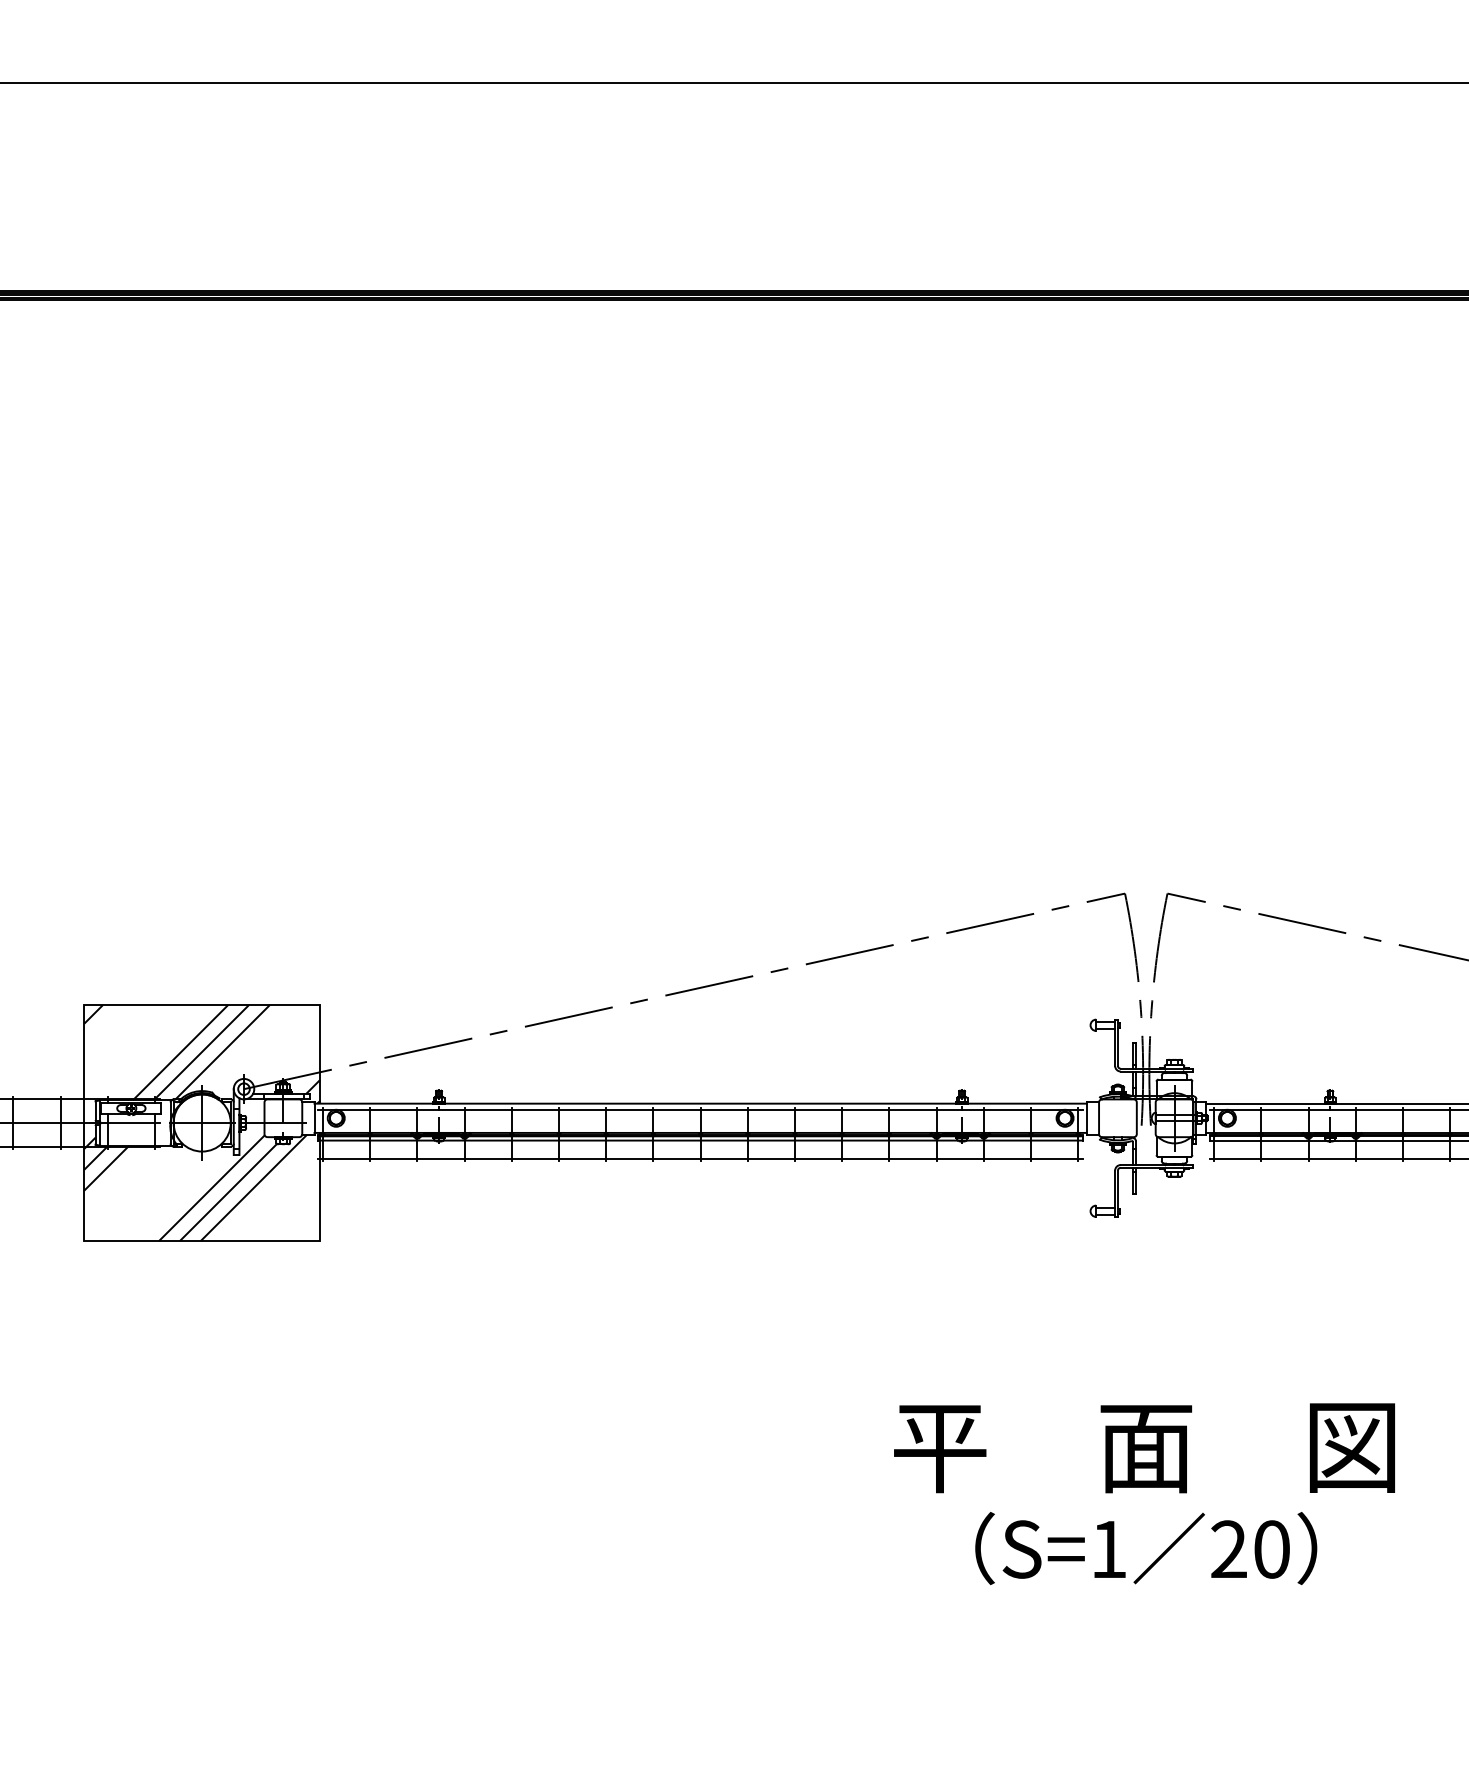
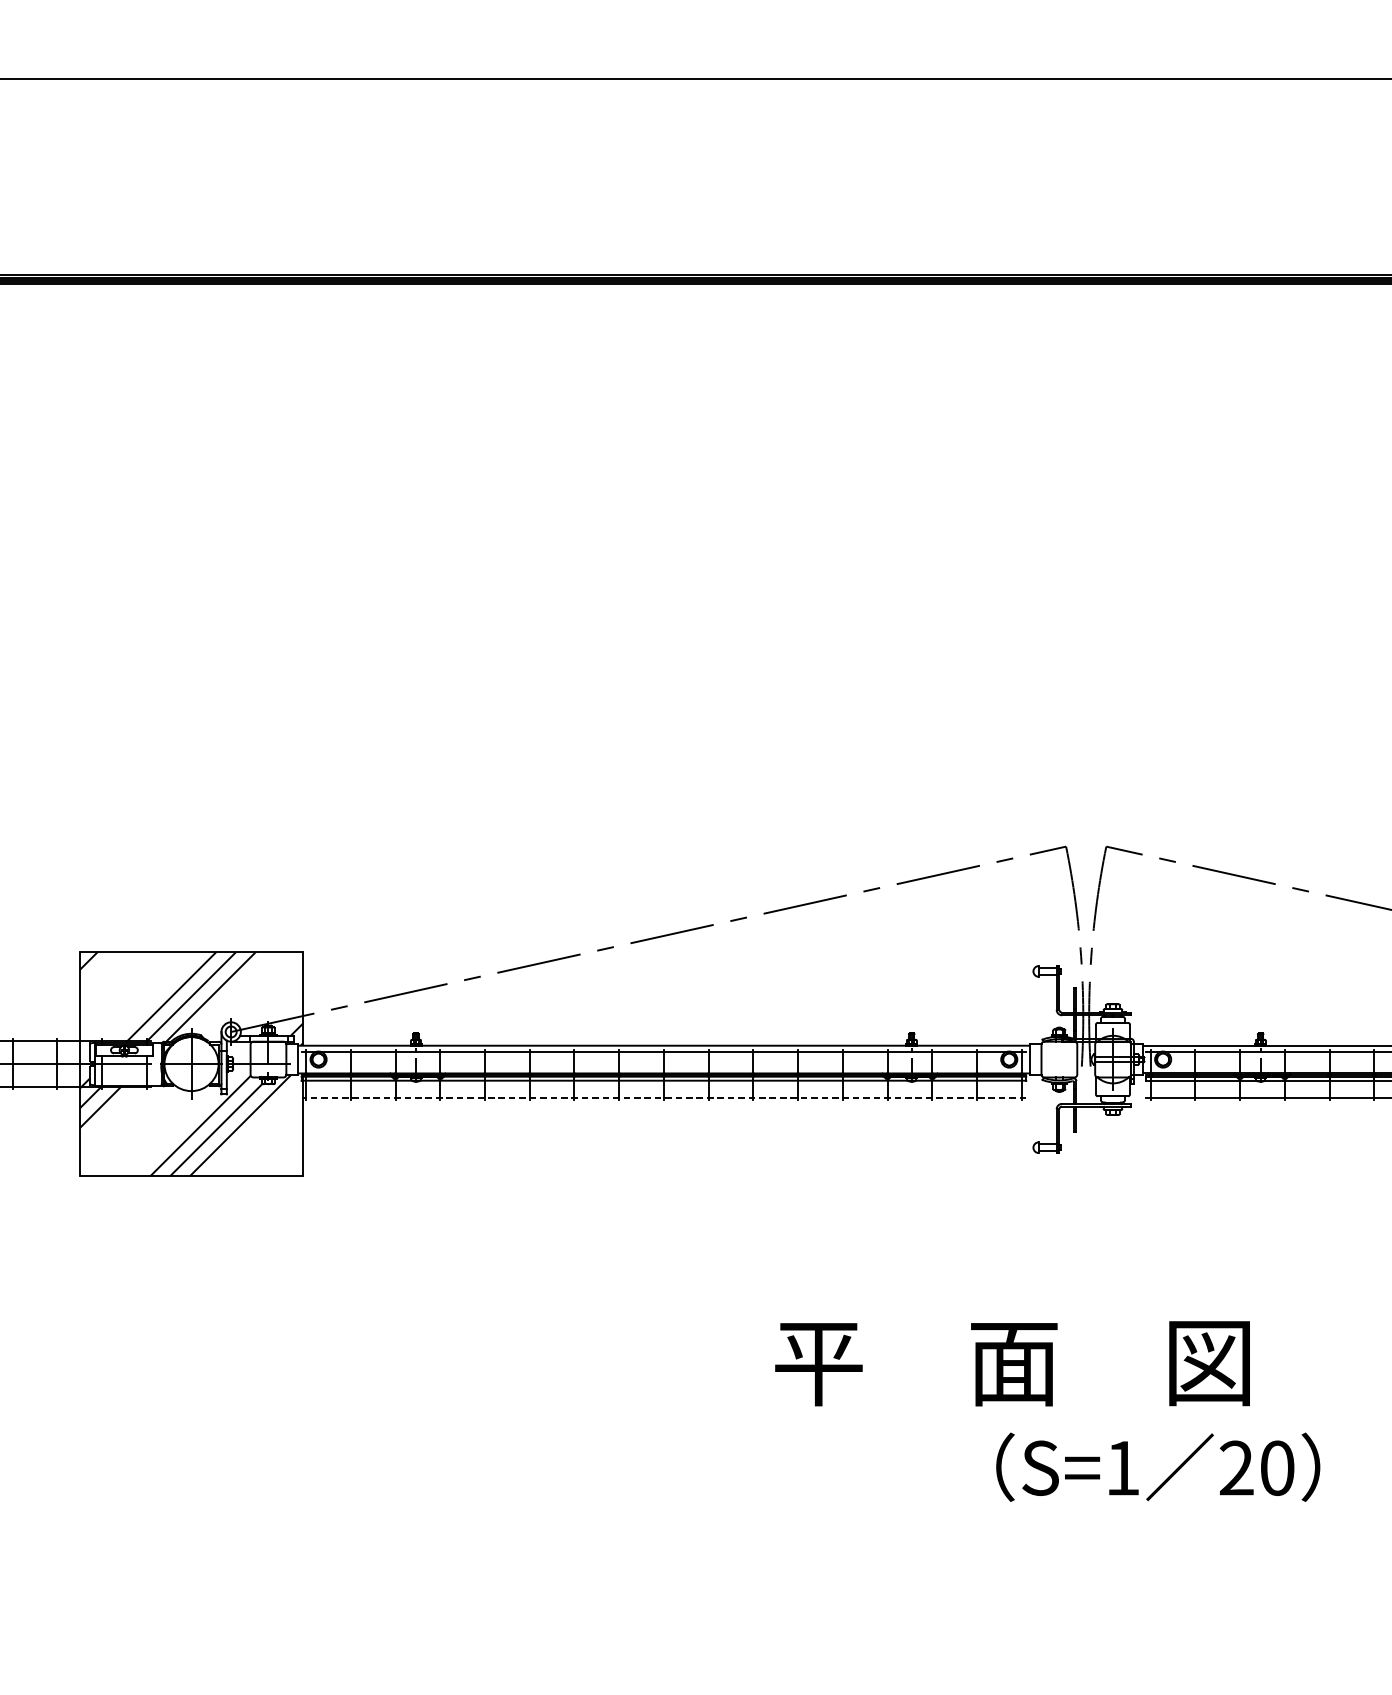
line: (700, 1159) -> (663, 1098), solid -> dashed
text: (1144, 1448) -> (1012, 1363), moved
text: (1146, 1548) -> (1158, 1467), moved

